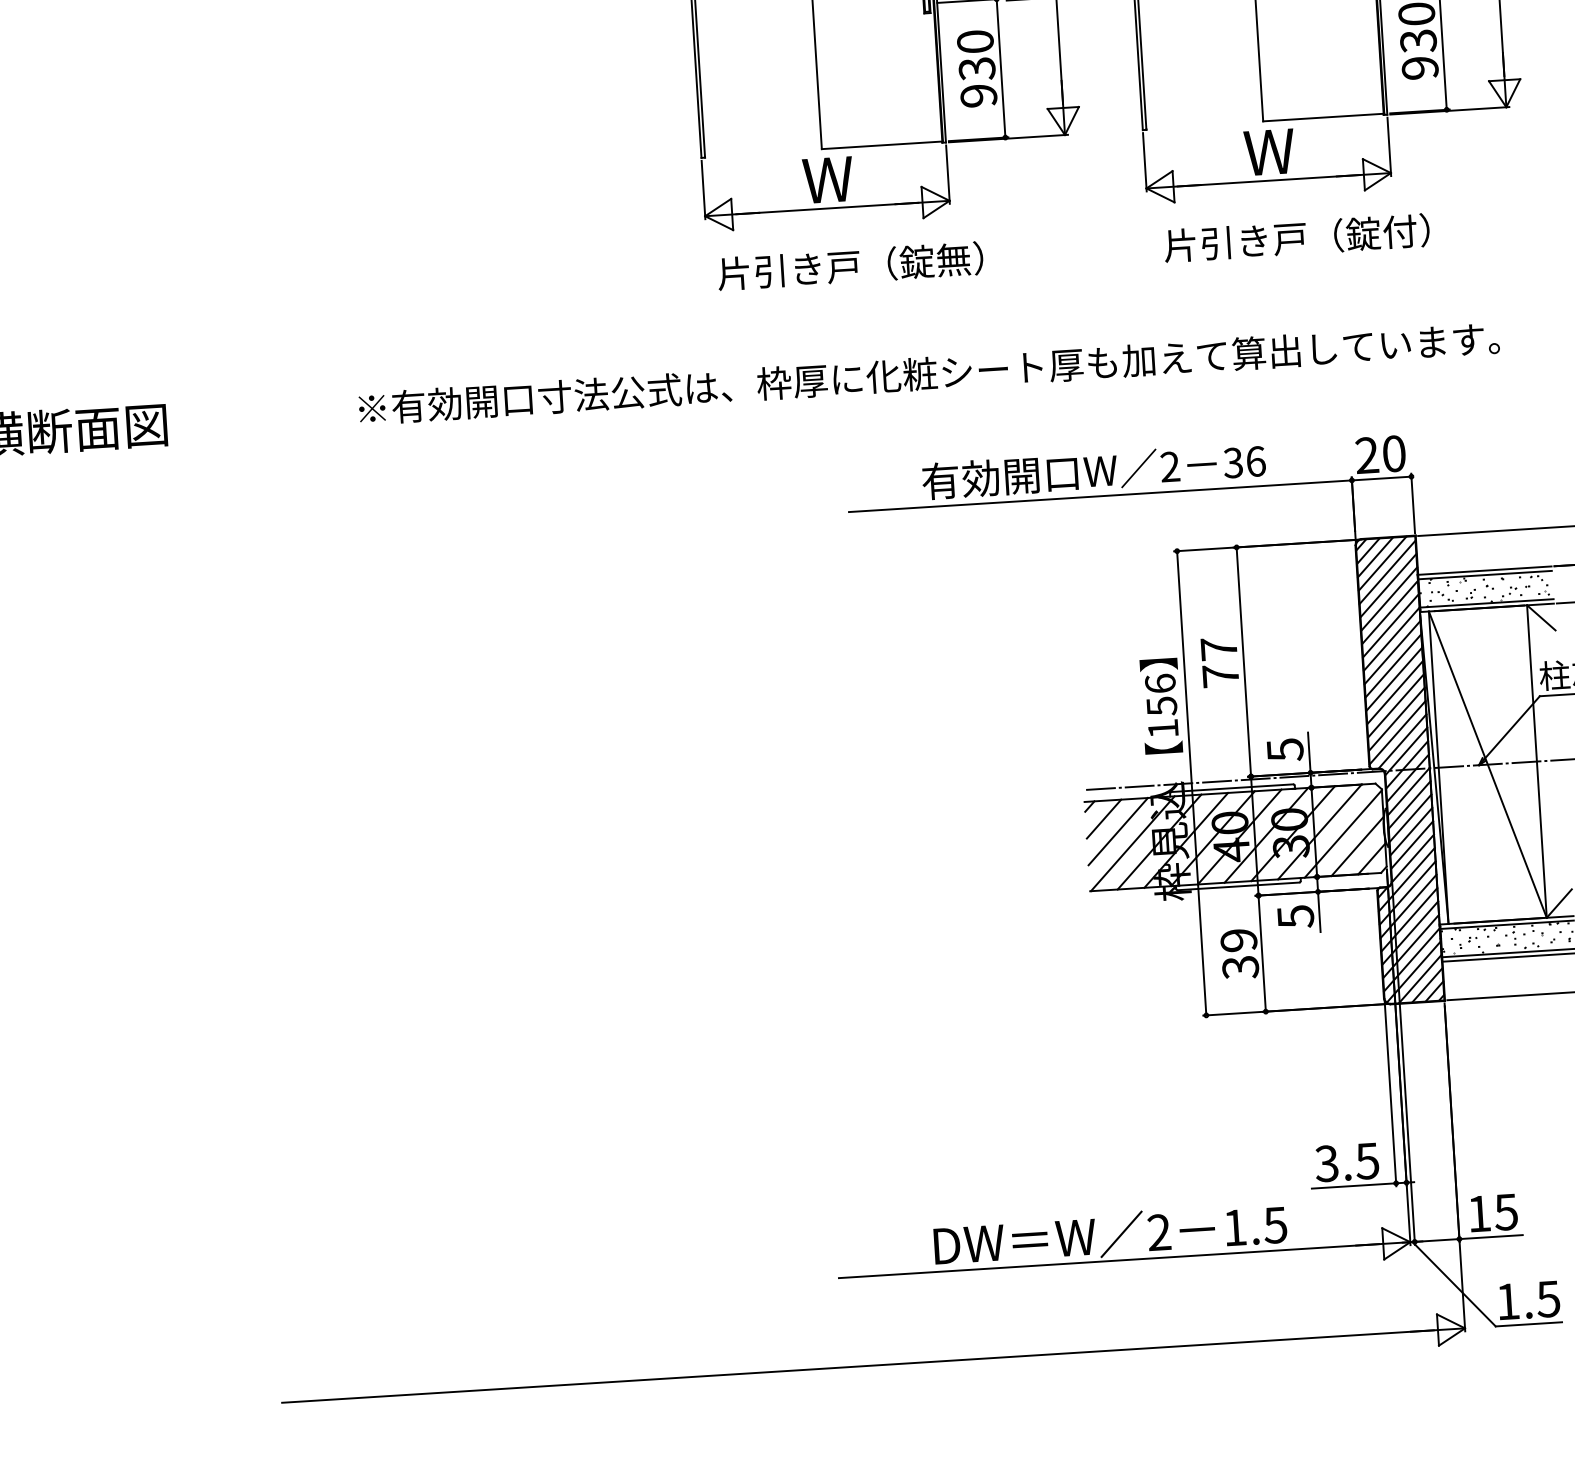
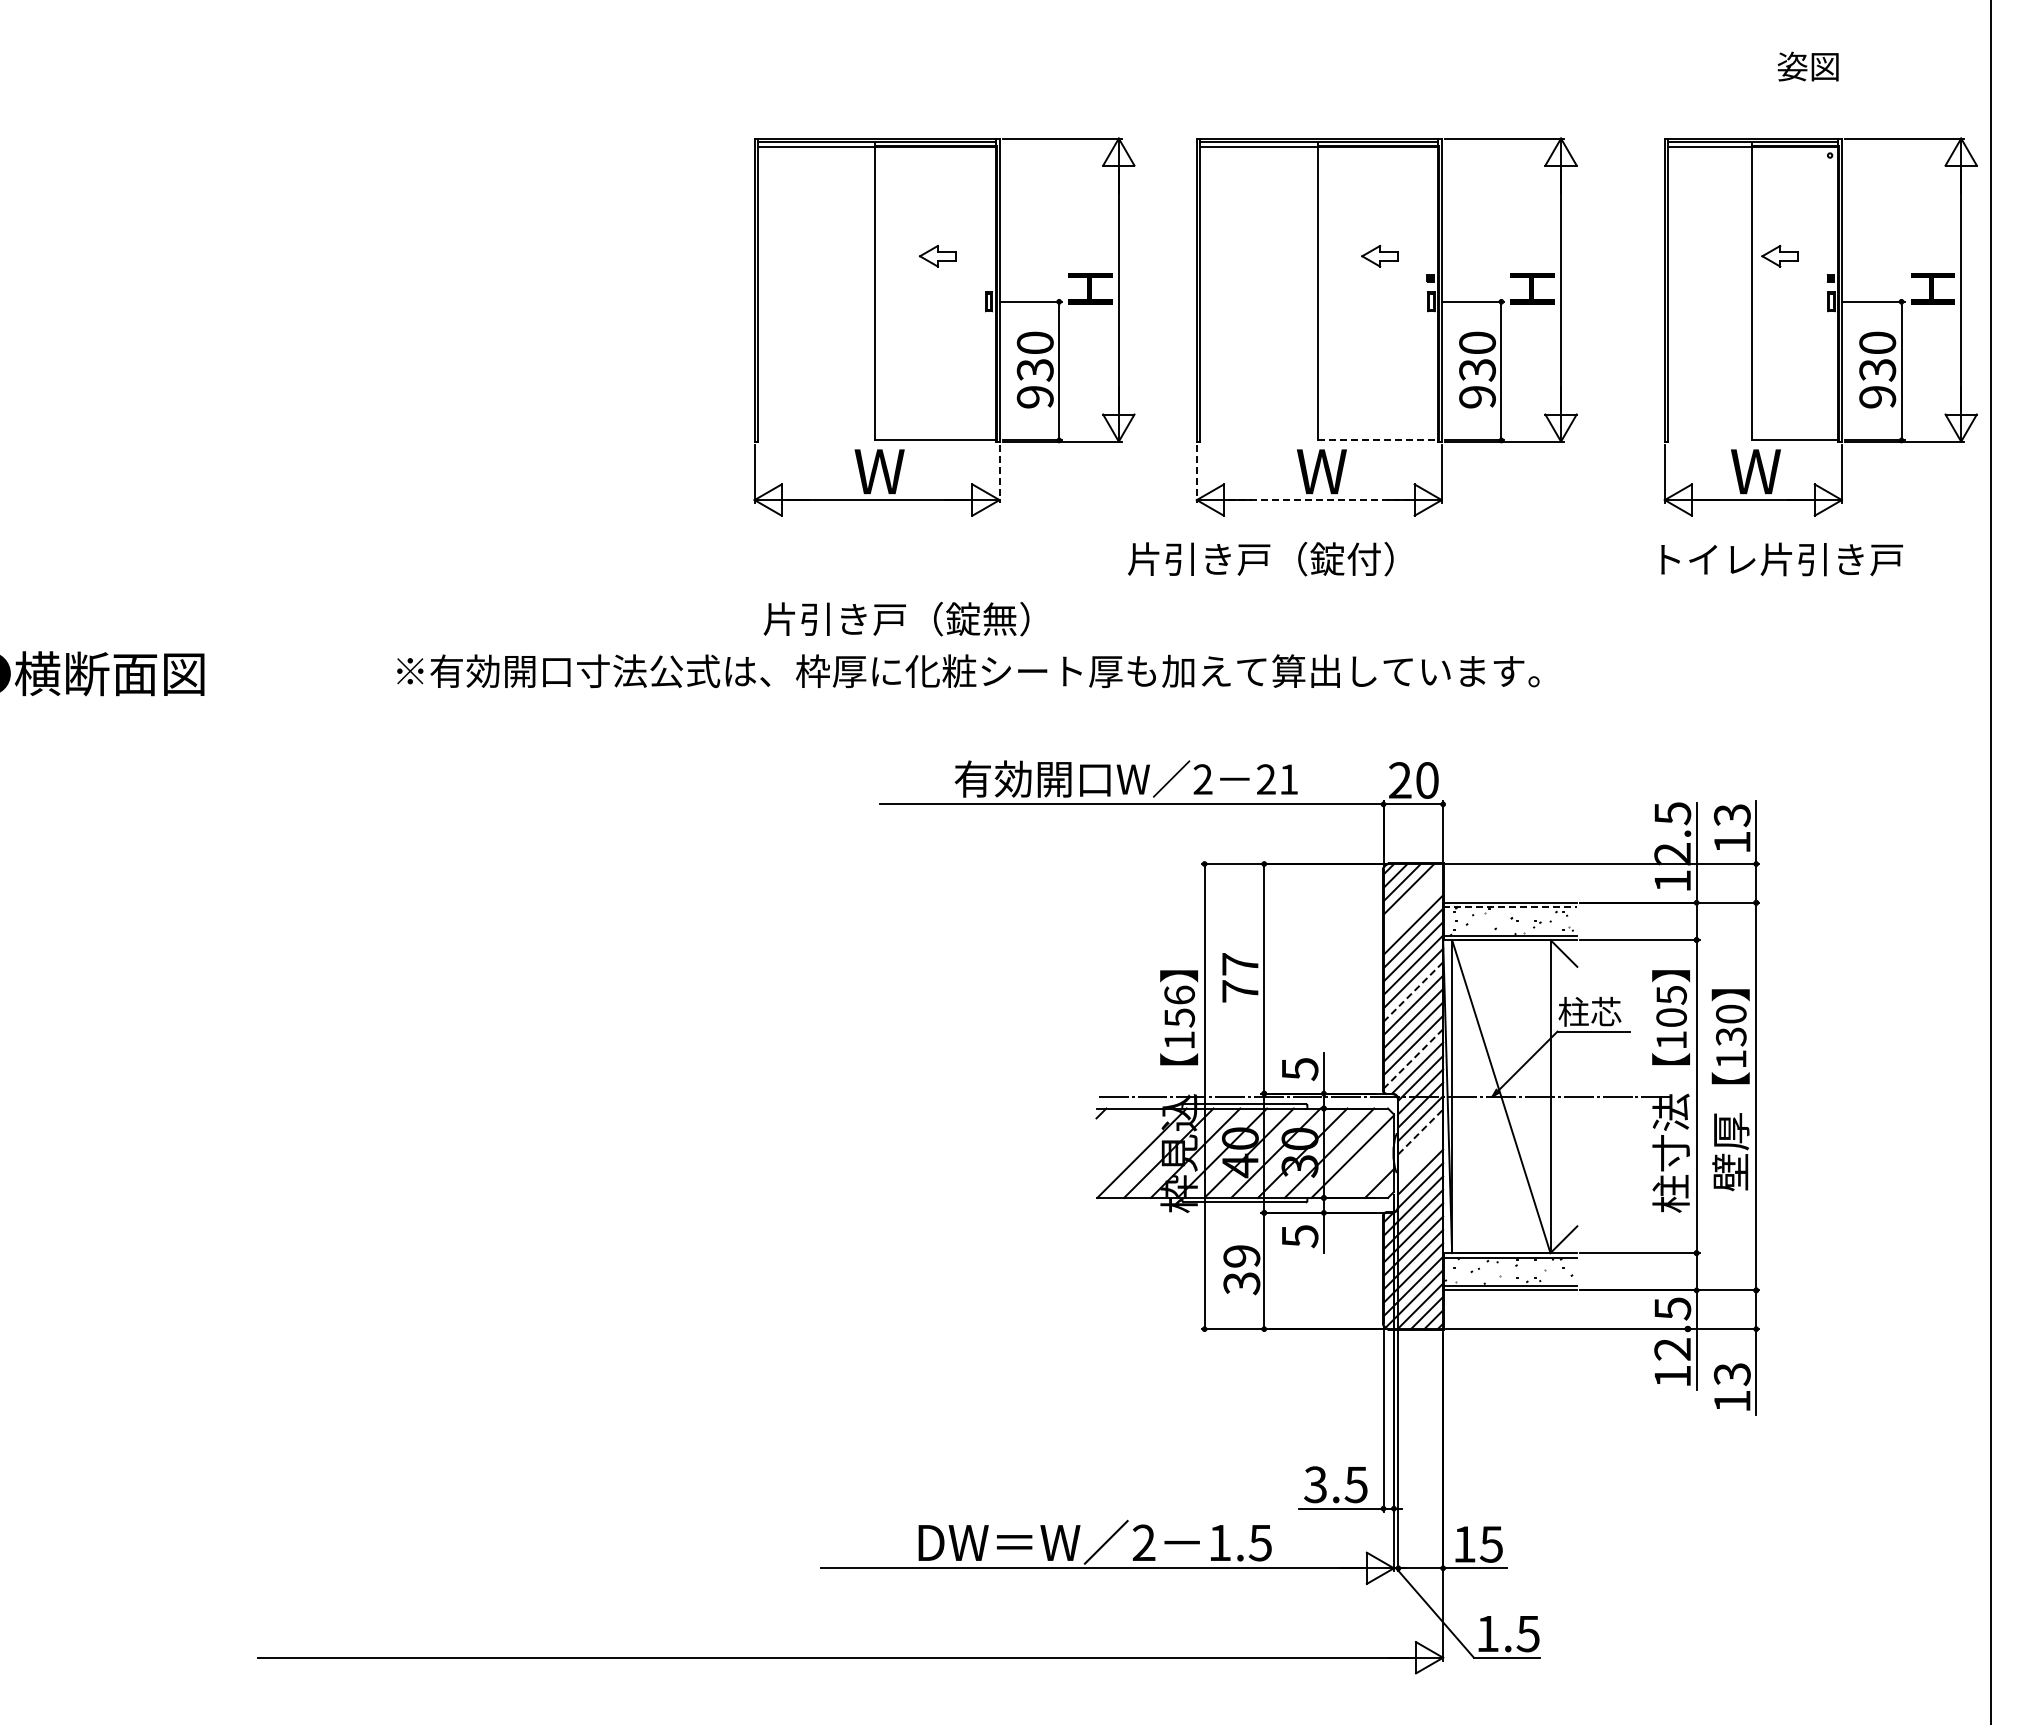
line: (1324, 117) -> (1378, 440), solid -> dashed
line: (1144, 162) -> (1196, 474), solid -> dashed
line: (947, 175) -> (999, 474), solid -> dashed
line: (1268, 181) -> (1319, 500), solid -> dashed
text: (1296, 238) -> (1260, 559), moved
text: (850, 266) -> (896, 619), moved
text: (1244, 462) -> (1277, 779), 36 -> 21
line: (1387, 572) -> (1413, 898), removed
line: (1485, 575) -> (1510, 907), solid -> dashed
line: (1388, 585) -> (1413, 911), removed
line: (1393, 665) -> (1413, 991), solid -> dashed
line: (1397, 732) -> (1413, 1058), solid -> dashed
line: (1409, 804) -> (1420, 1131), solid -> dashed
line: (1410, 817) -> (1420, 1144), removed
line: (1103, 818) -> (1114, 1126), removed
line: (1117, 830) -> (1127, 1139), removed
line: (1411, 831) -> (1420, 1158), removed
line: (1356, 845) -> (1365, 1169), removed

